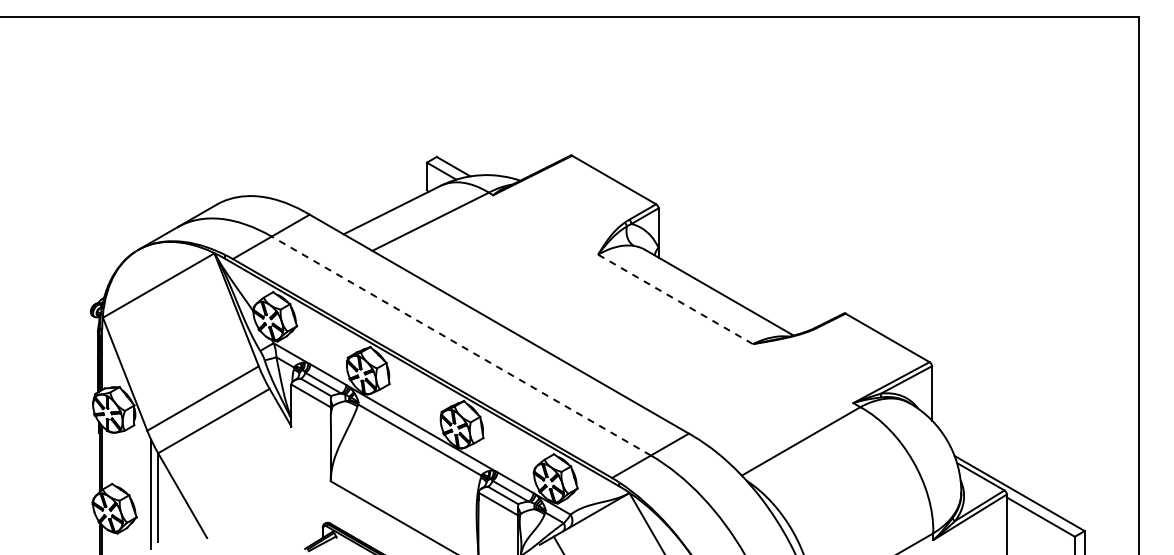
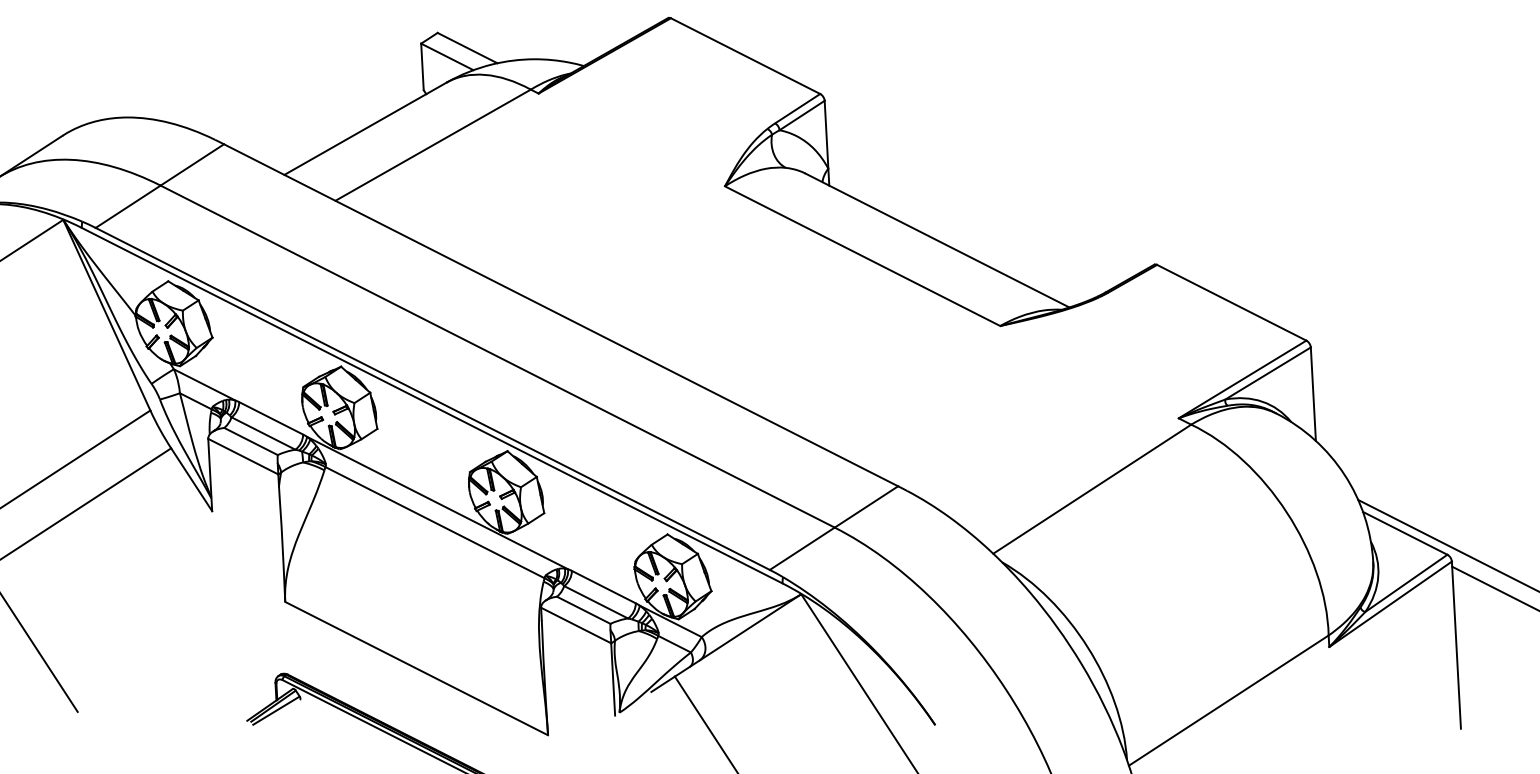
line: (676, 299) -> (864, 256), dashed -> solid
line: (461, 346) -> (497, 357), dashed -> solid

